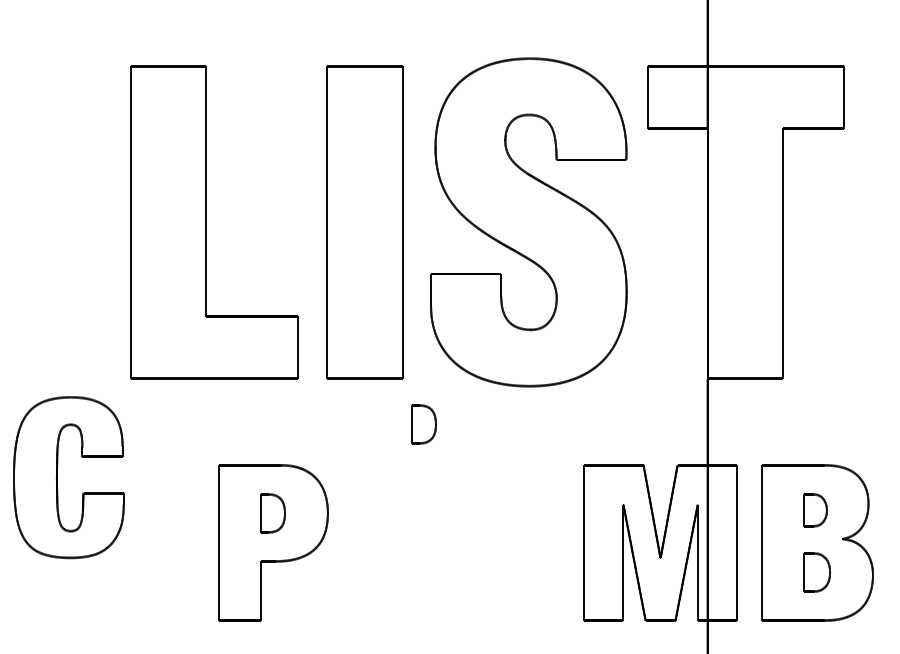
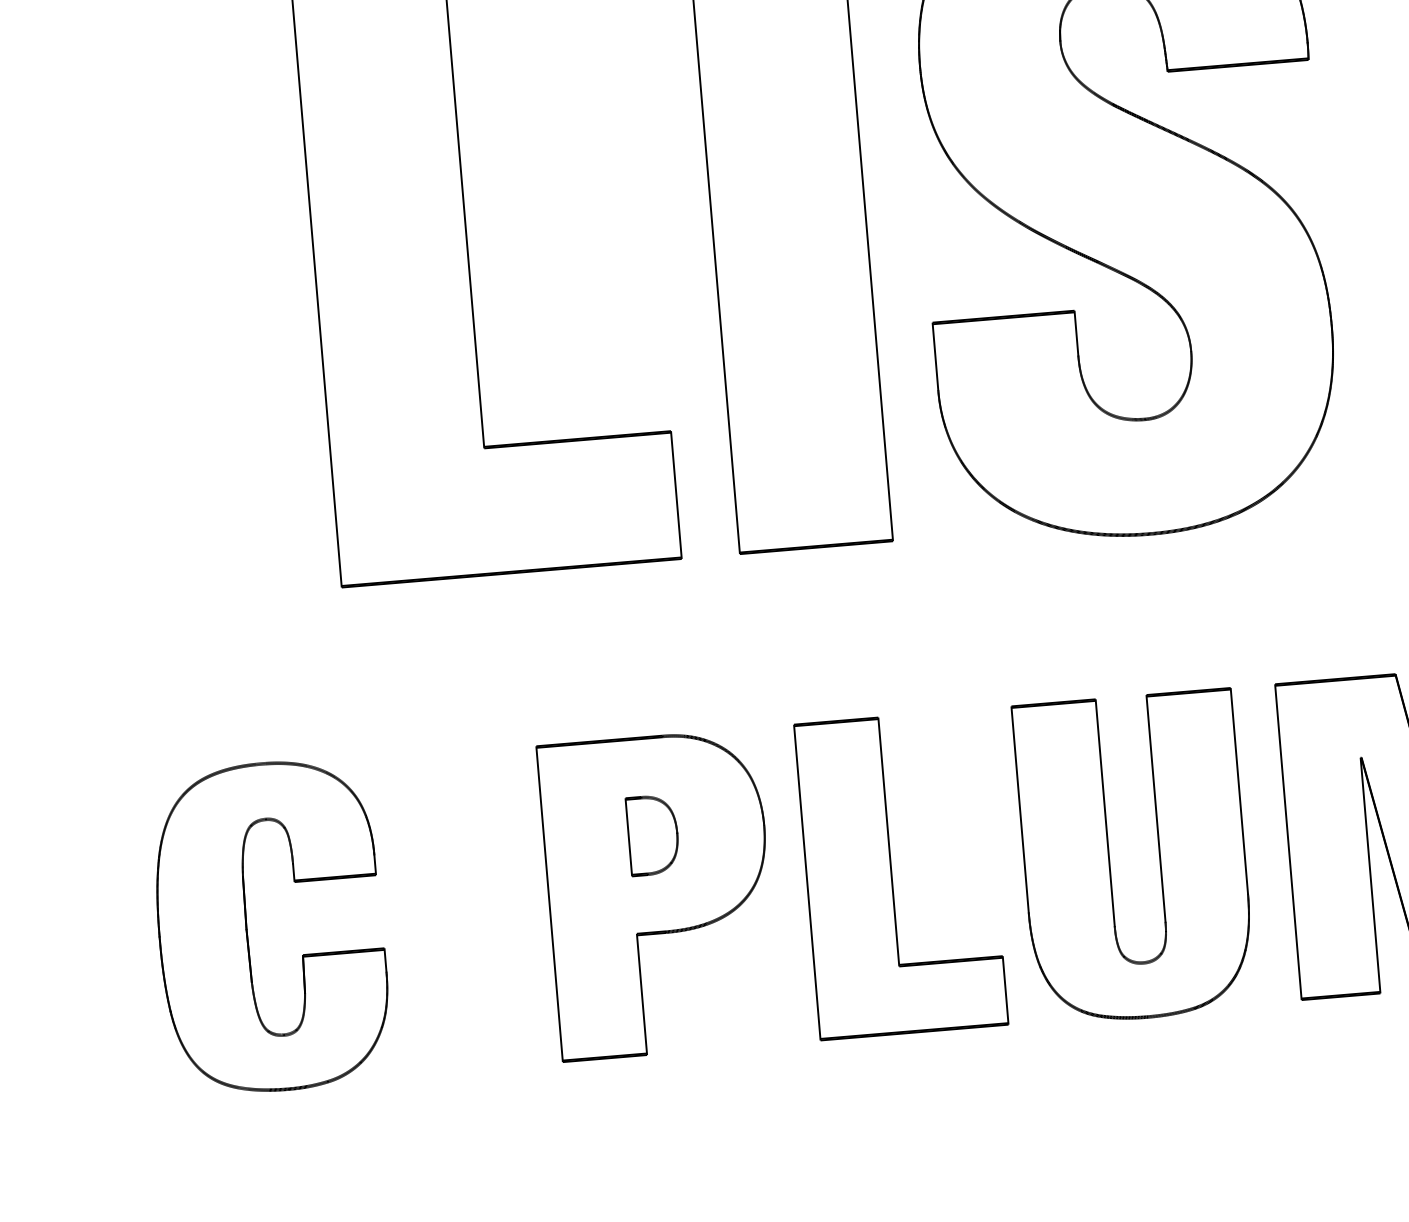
part: (423, 424) -> (942, 629), removed
part: (57, 477) -> (247, 928), moved
part: (392, 542) -> (900, 873), added
part: (496, 544) -> (1111, 860), added

